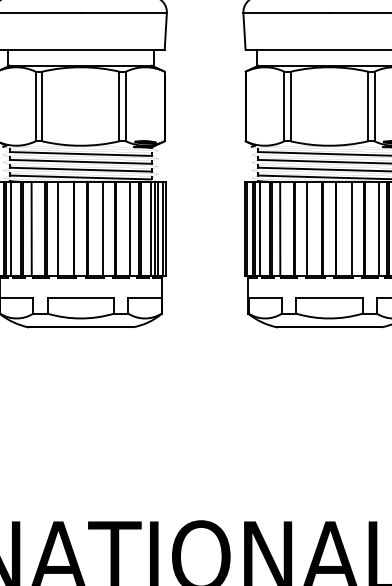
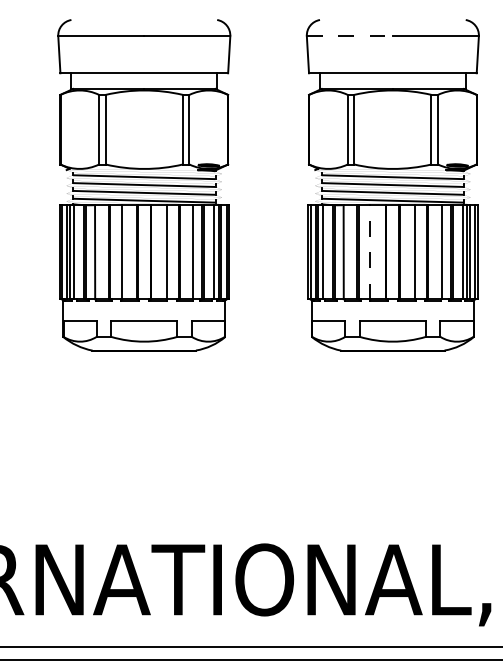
line: (287, 13) -> (350, 36), solid -> dashed
line: (307, 228) -> (370, 251), solid -> dashed

